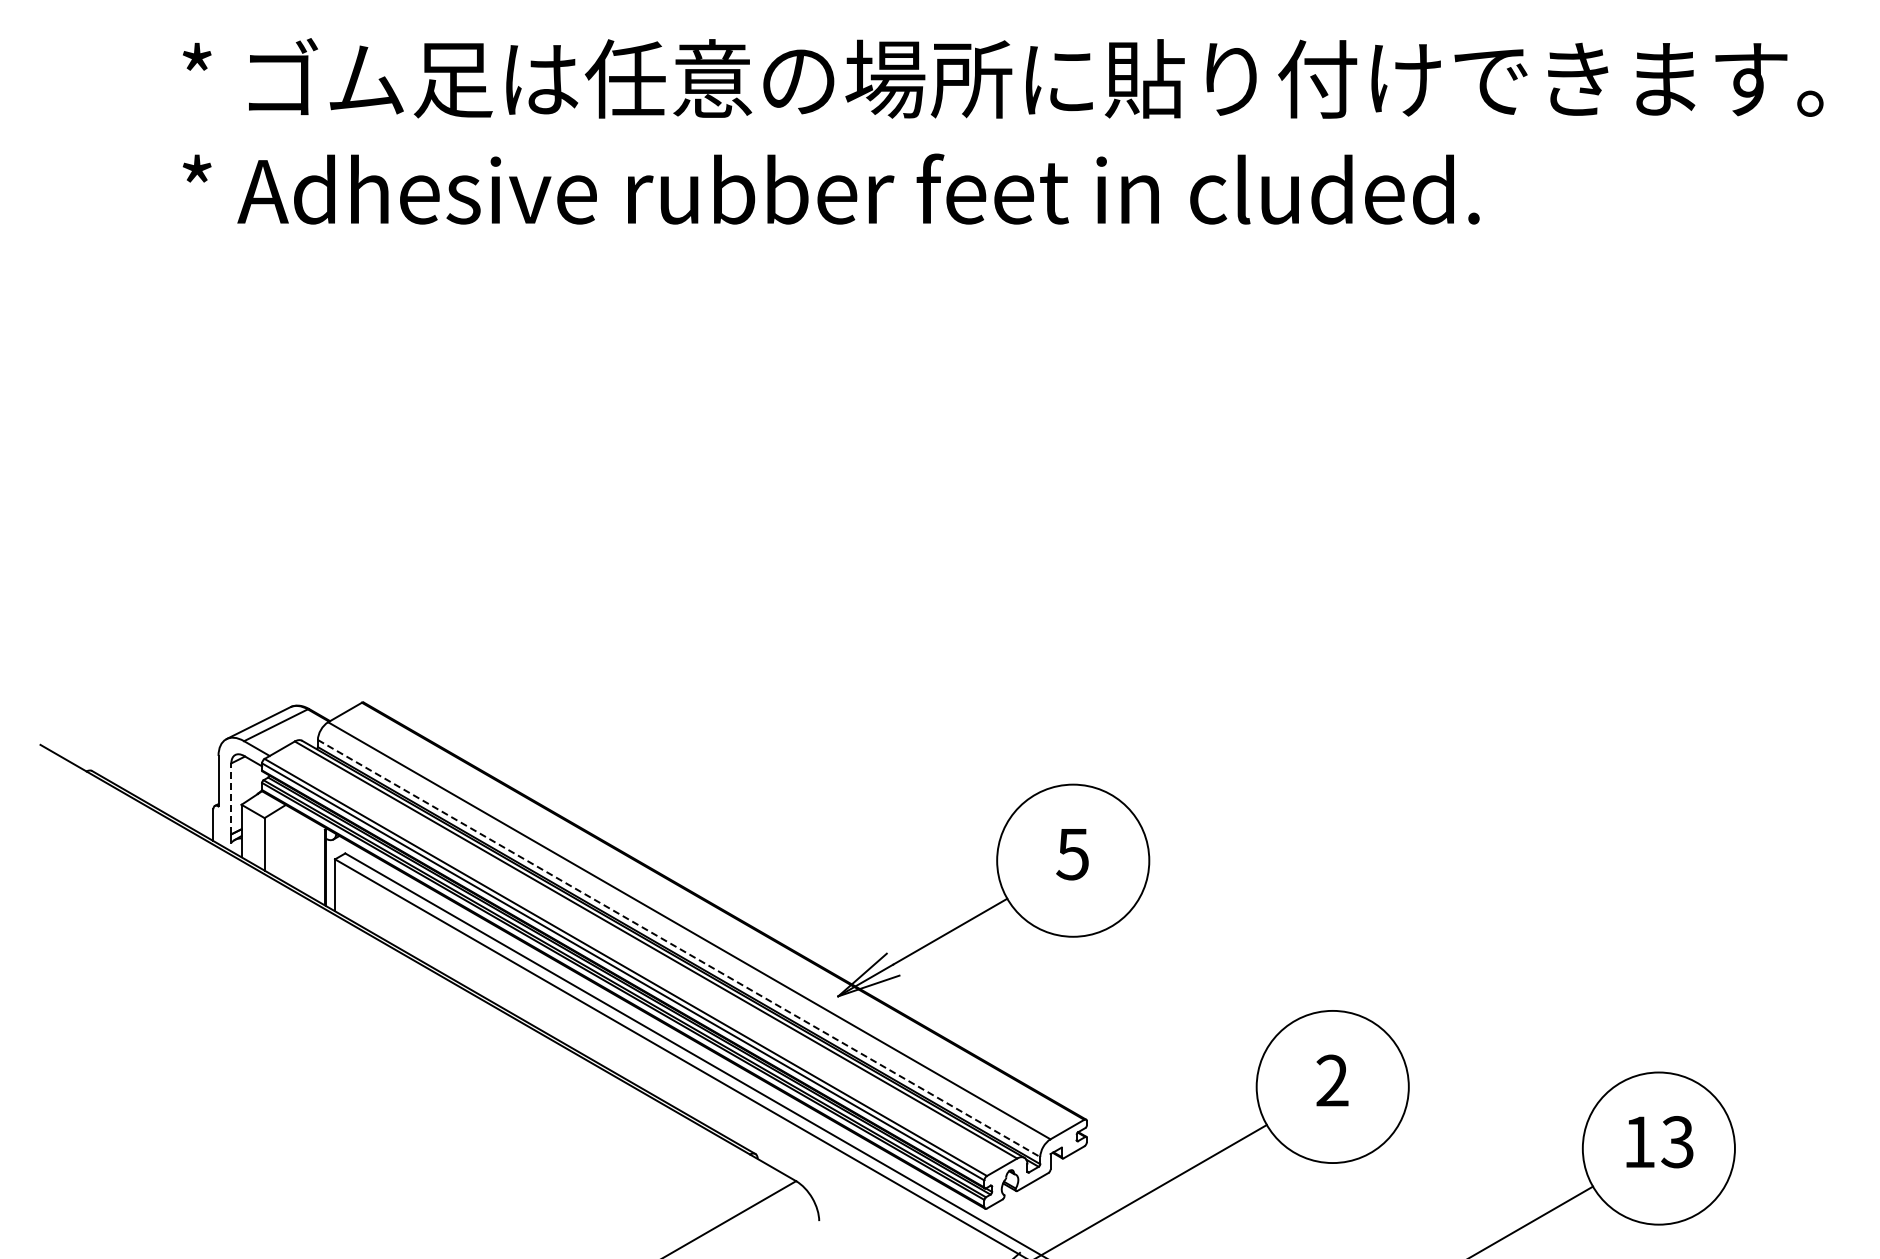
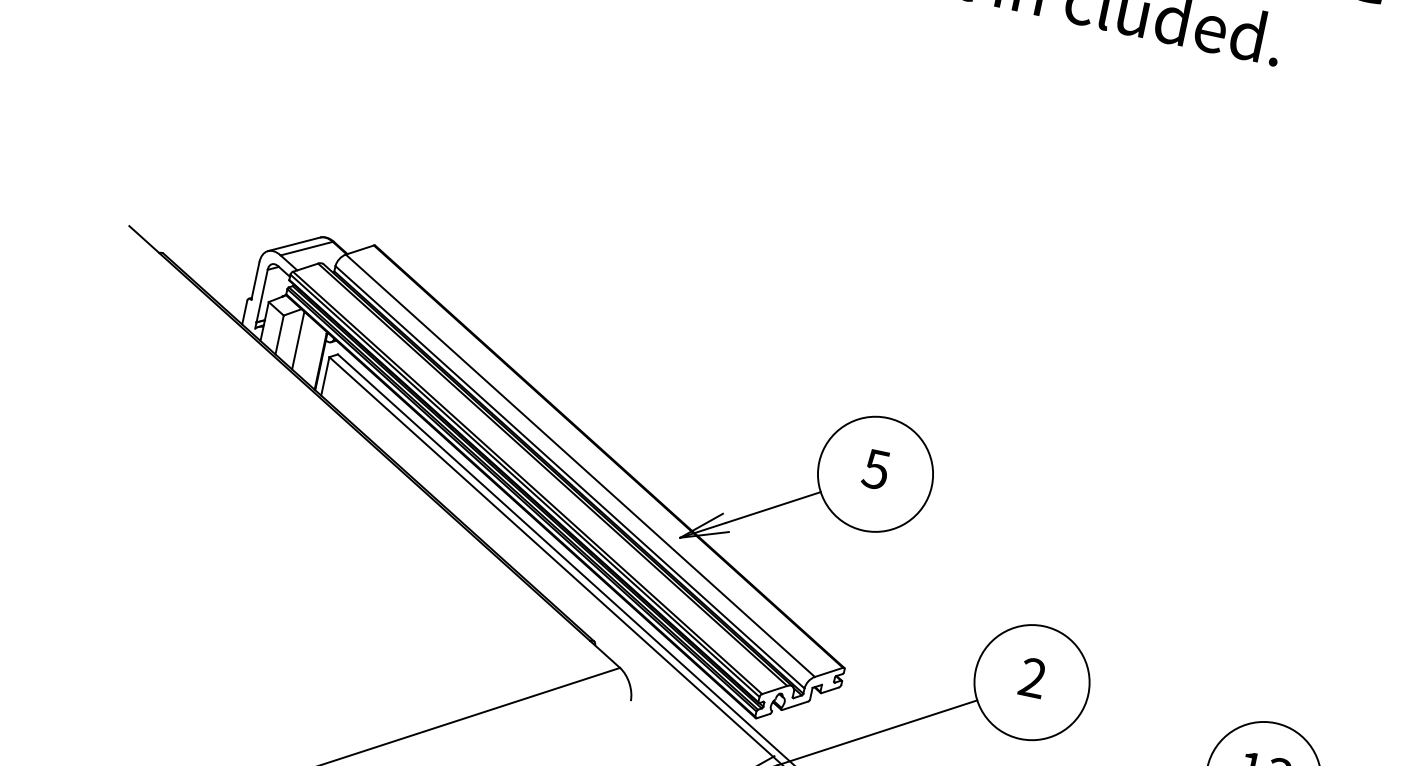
line: (231, 798) -> (262, 295), dashed -> solid
line: (290, 846) -> (298, 340), added
line: (679, 948) -> (570, 477), dashed -> solid

